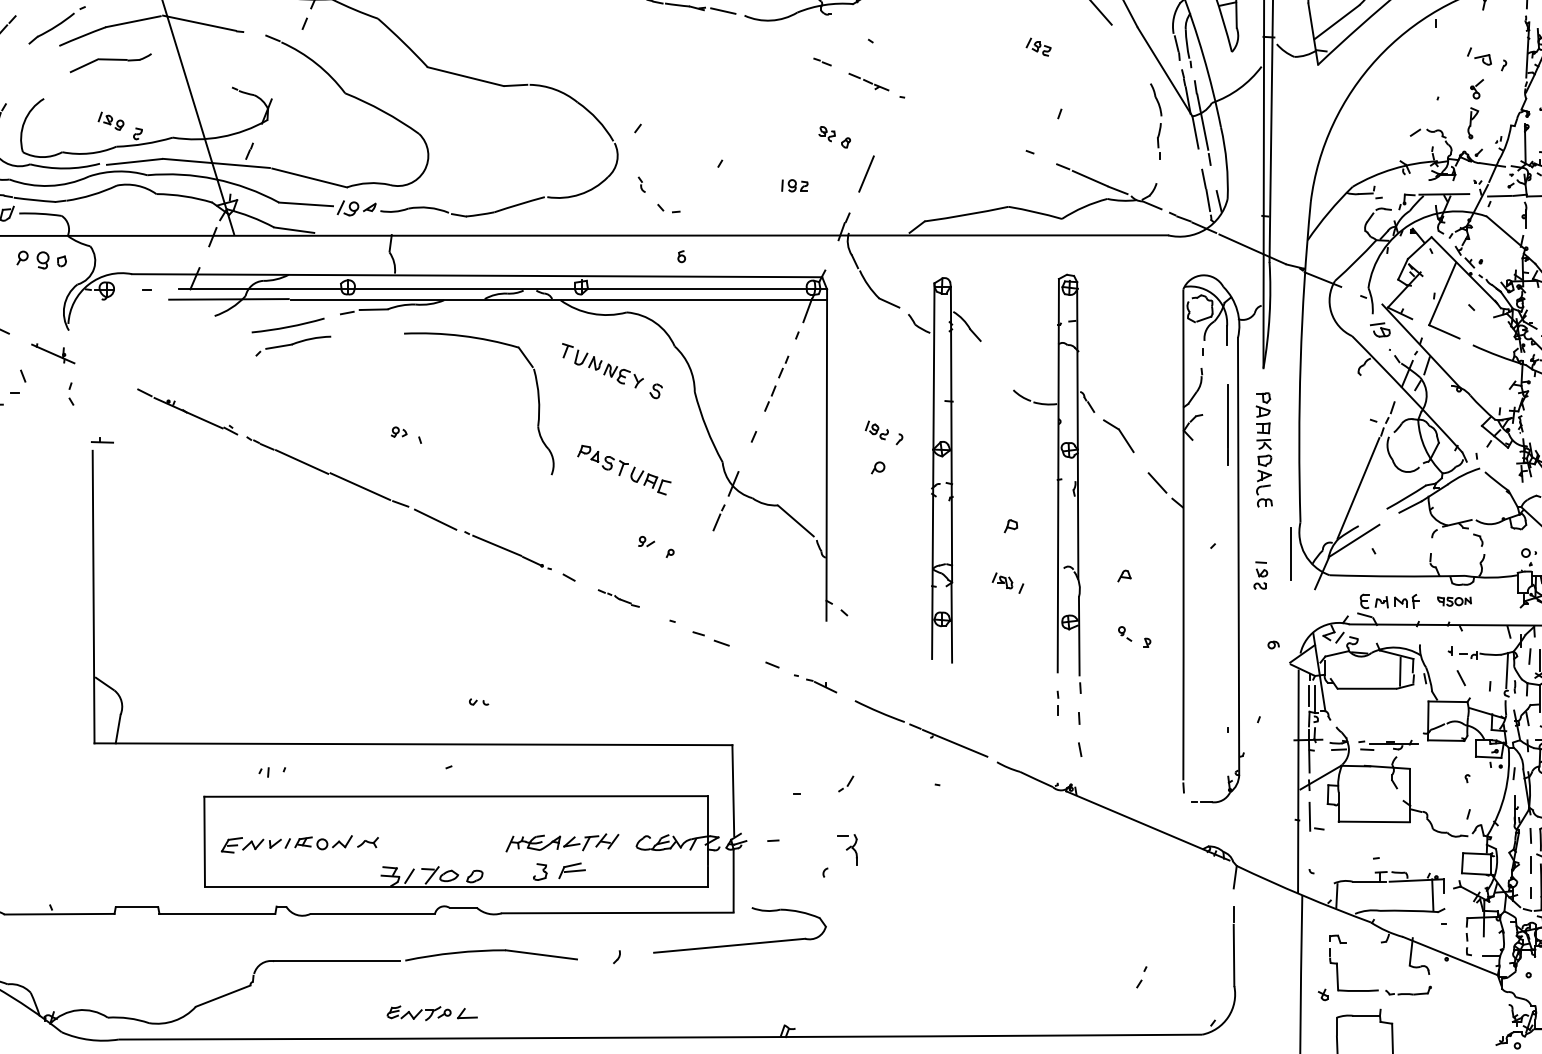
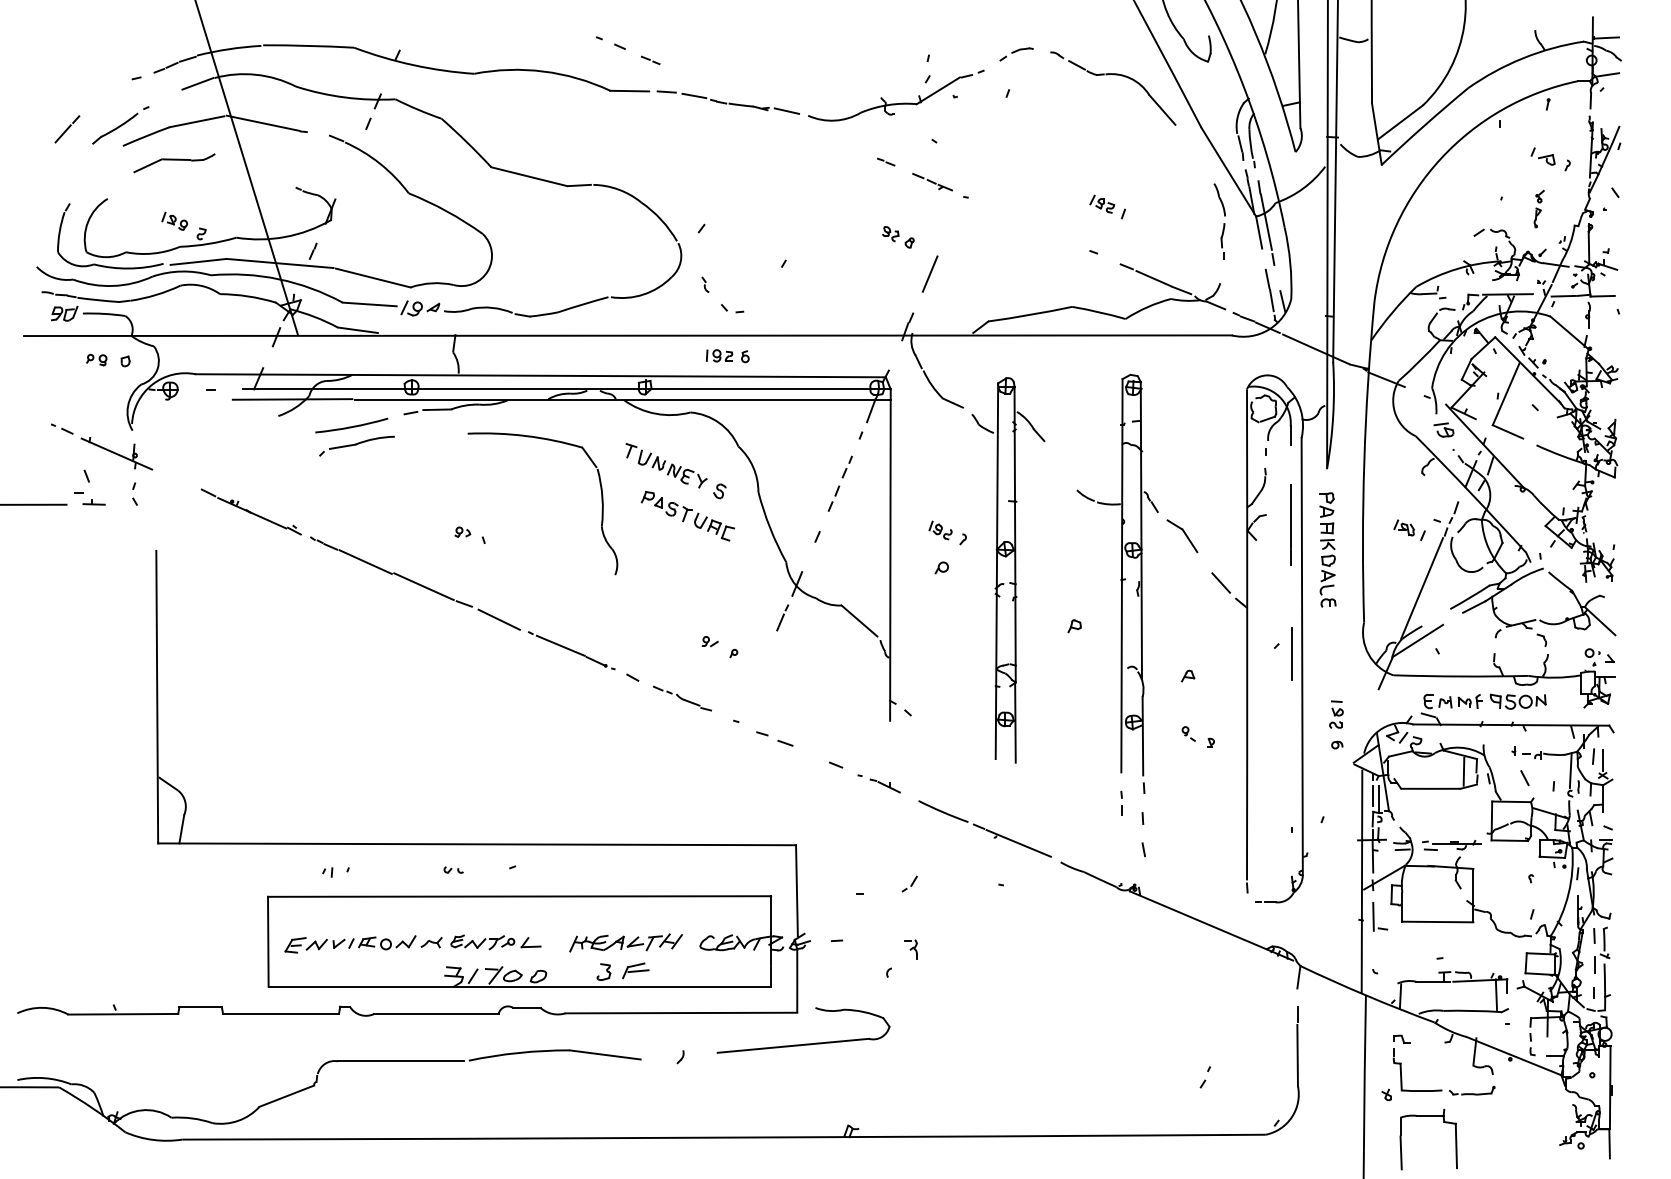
part: (1038, 46) -> (1102, 203), moved
part: (1474, 108) -> (1538, 208), size x0.62
part: (794, 185) -> (719, 355), moved
part: (32, 259) -> (96, 359), size x0.62
part: (52, 353) -> (116, 453), size x1.67
part: (101, 440) -> (93, 502), moved
part: (623, 470) -> (687, 516), moved
line: (1290, 553) -> (1291, 653), moved
part: (1260, 575) -> (1336, 714), moved
part: (1007, 582) -> (1409, 529), moved
part: (618, 598) -> (682, 698), size x1.43
part: (1453, 601) -> (1517, 701), size x1.67
part: (478, 701) -> (453, 869), moved
part: (846, 849) -> (910, 949), size x0.62
part: (431, 1013) -> (495, 942), moved

